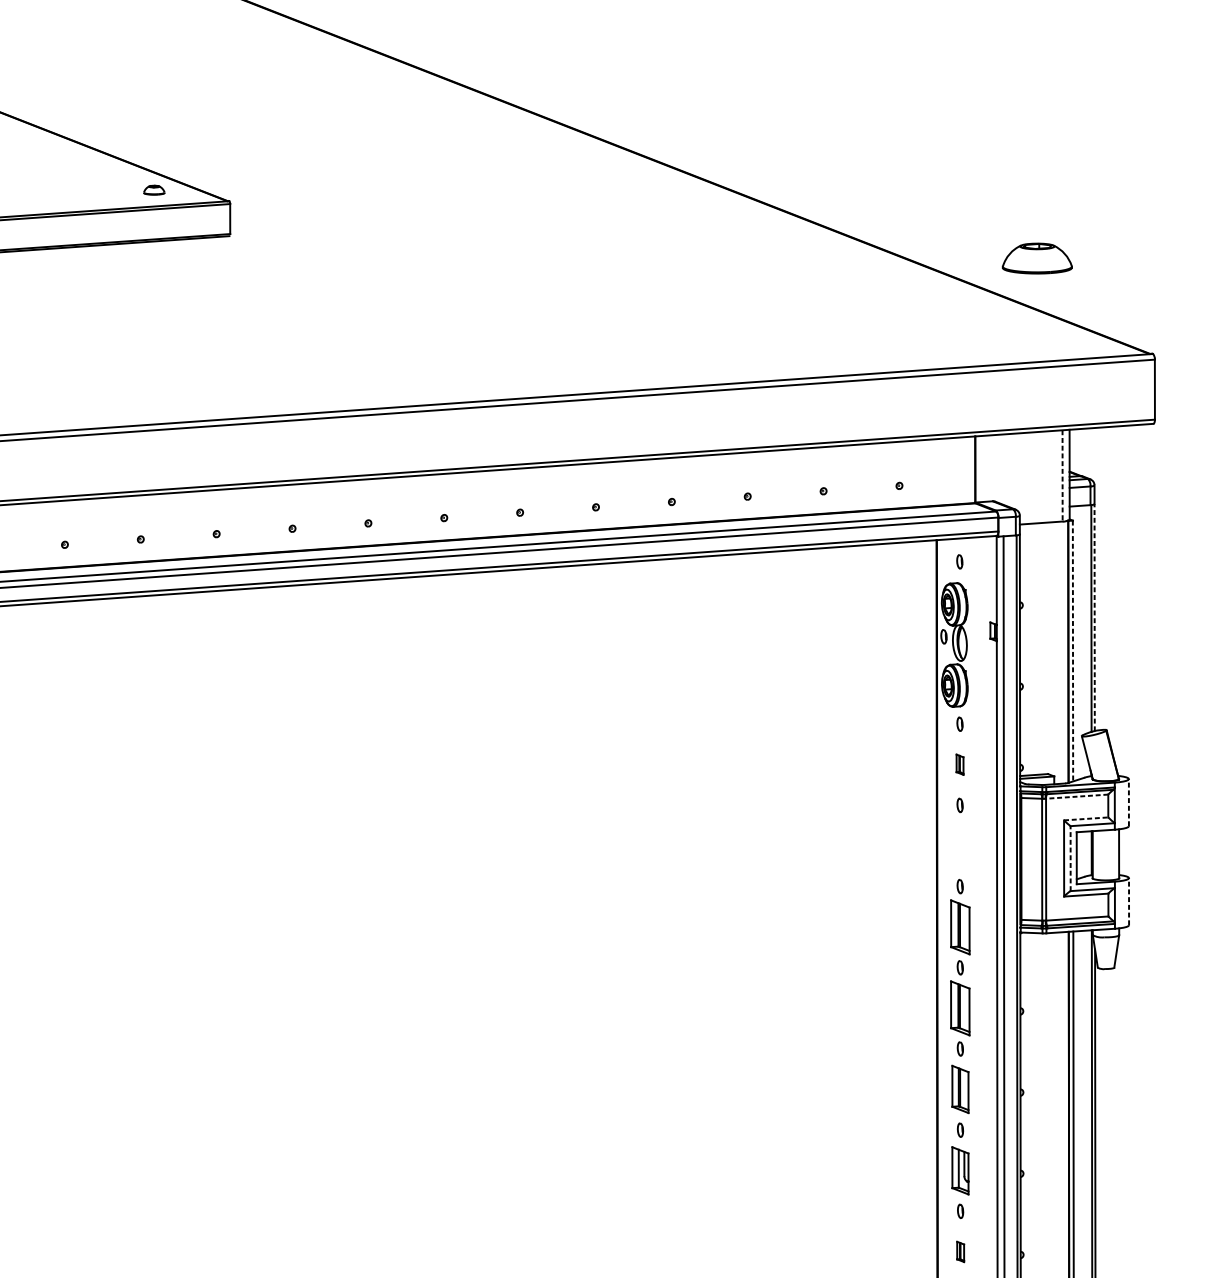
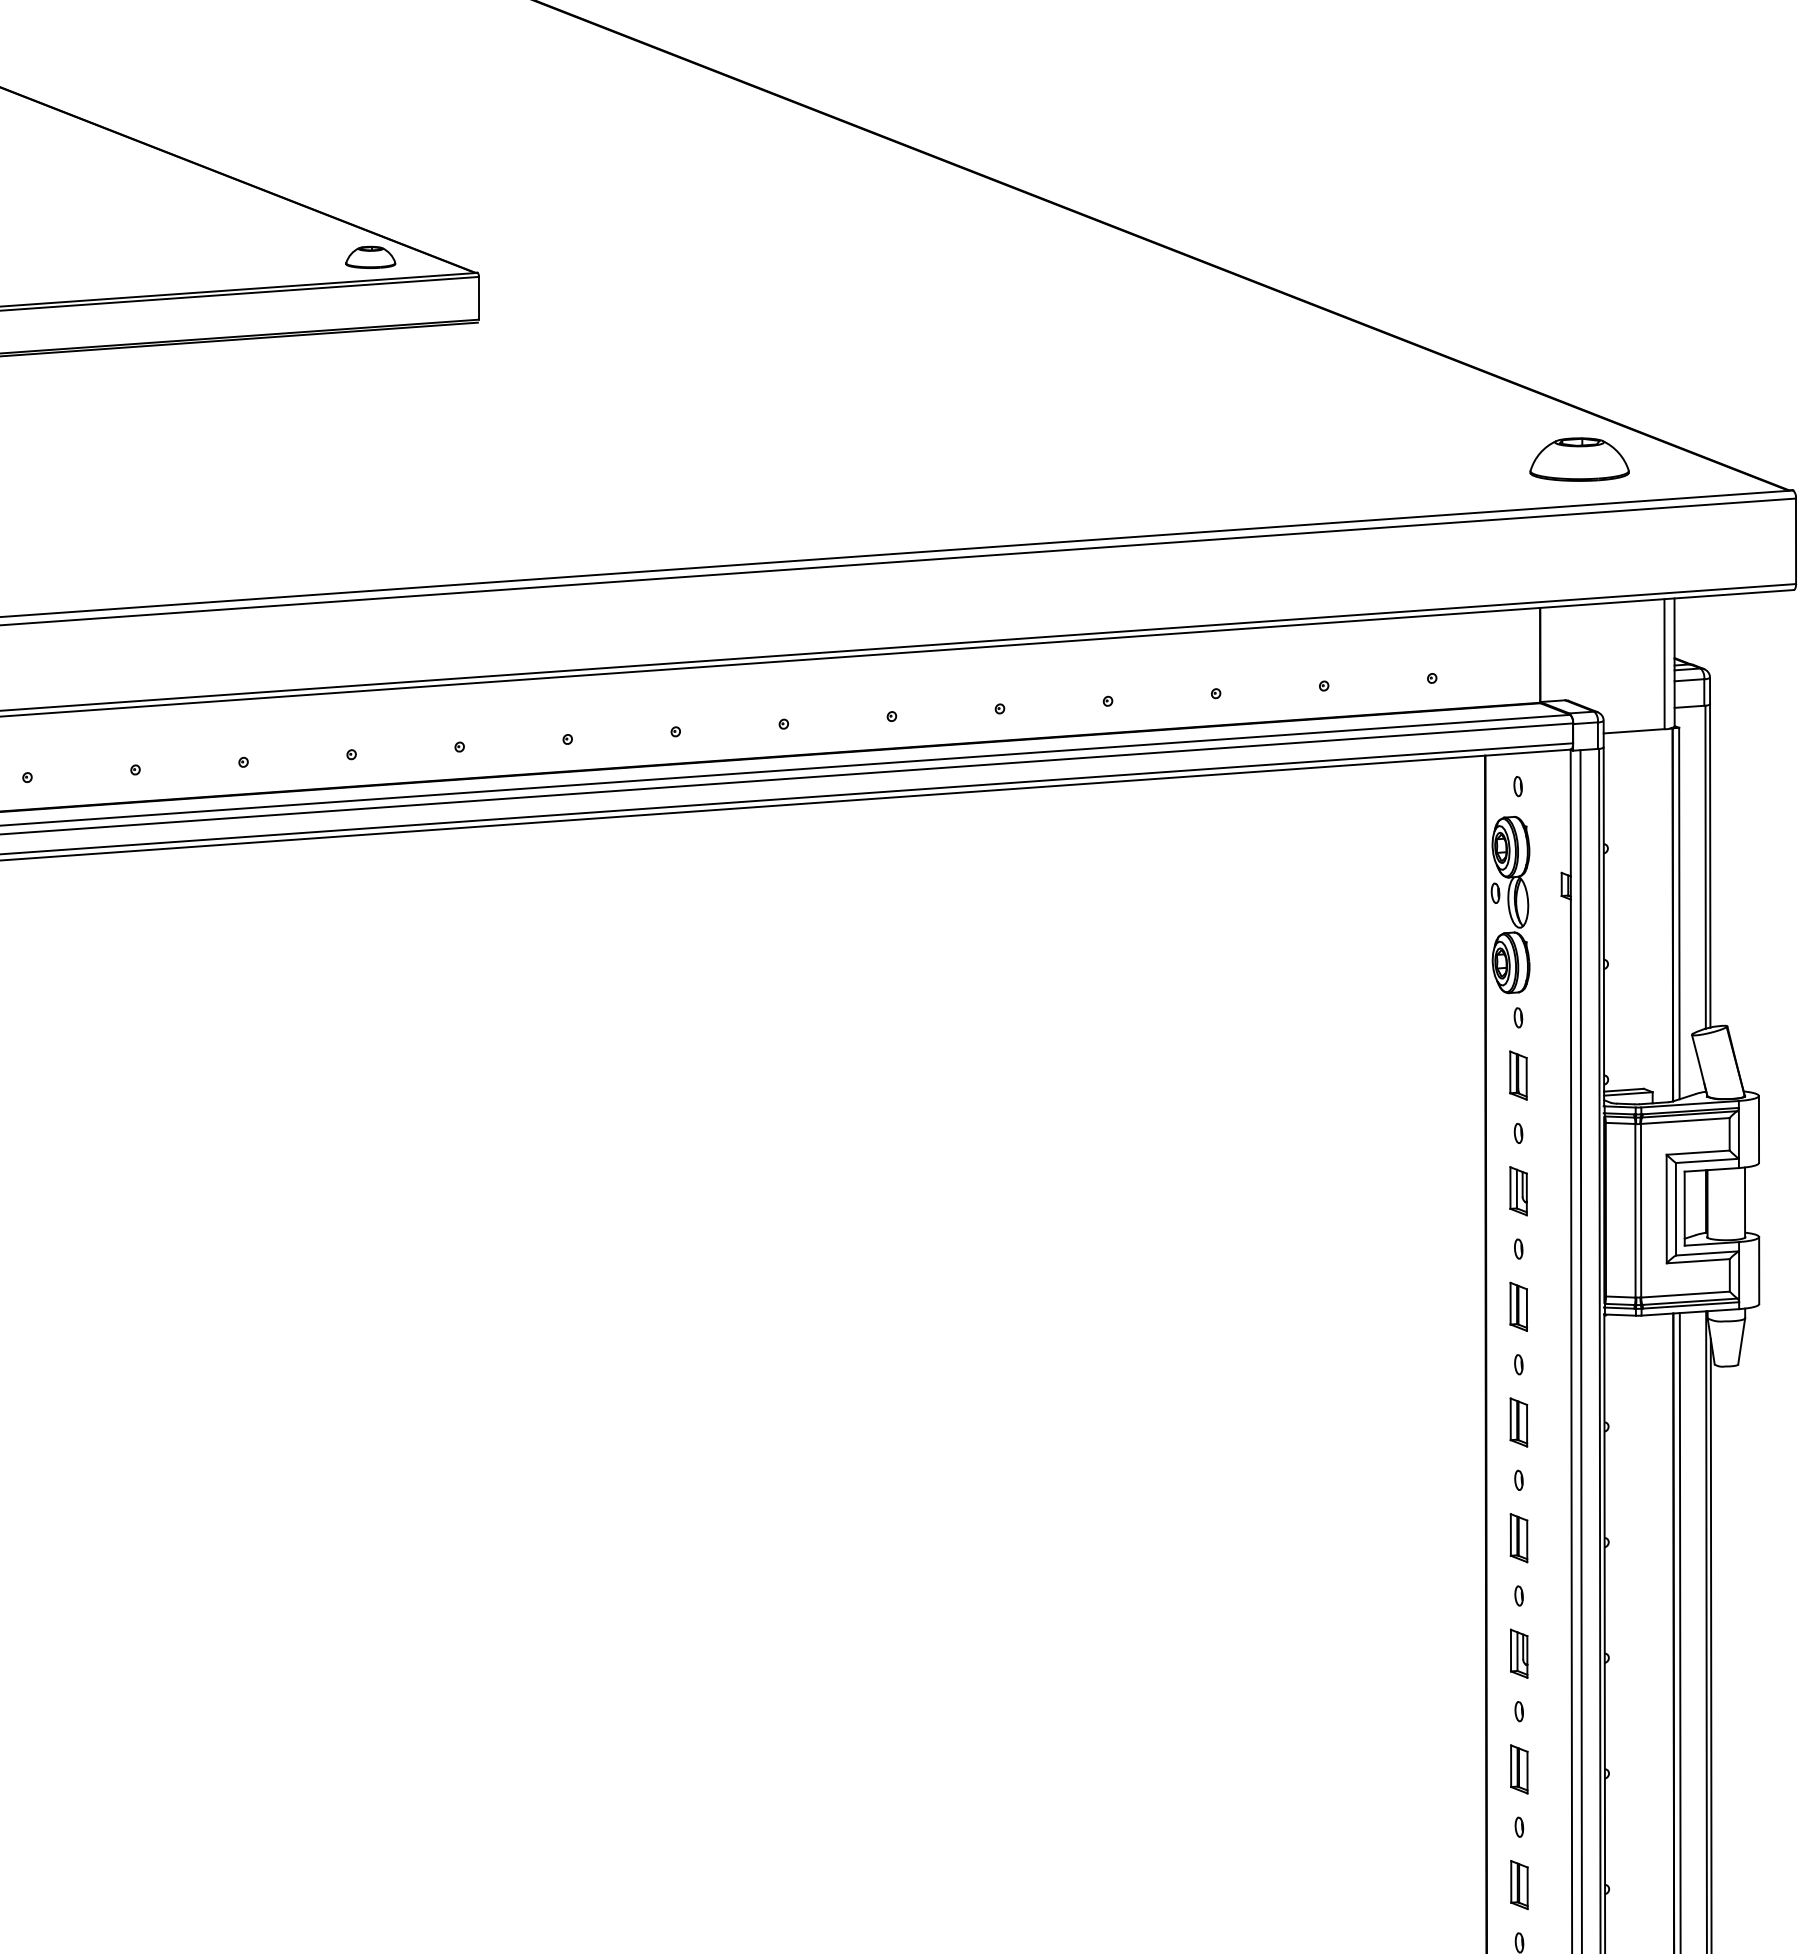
part: (154, 189) -> (370, 256), size x1.67
part: (1037, 258) -> (1579, 459), moved
line: (1062, 476) -> (1664, 664), dashed -> solid
line: (1094, 617) -> (1710, 866), dashed -> solid
line: (1073, 650) -> (1679, 913), dashed -> solid
part: (960, 764) -> (1518, 1075), size x1.67
line: (1076, 797) -> (1684, 1121), dashed -> solid
line: (1129, 802) -> (1759, 1129), dashed -> solid
line: (1086, 818) -> (1698, 1152), dashed -> solid
part: (960, 846) -> (1518, 1191), added
line: (1070, 858) -> (1675, 1208), dashed -> solid
line: (1129, 901) -> (1759, 1270), dashed -> solid
part: (960, 926) -> (1518, 1306), size x0.62
part: (960, 1008) -> (1518, 1422), size x0.62
part: (960, 1089) -> (1518, 1538), size x0.71
part: (960, 1170) -> (1519, 1653), size x0.71
part: (960, 1251) -> (1519, 1769), size x1.67

